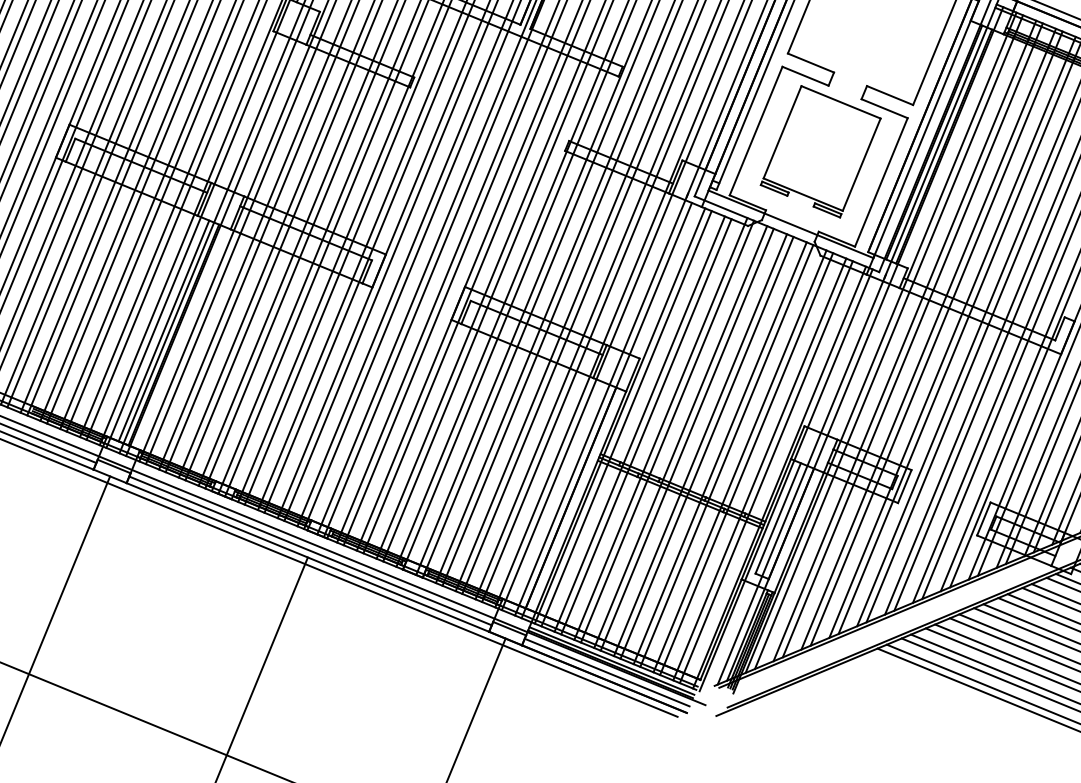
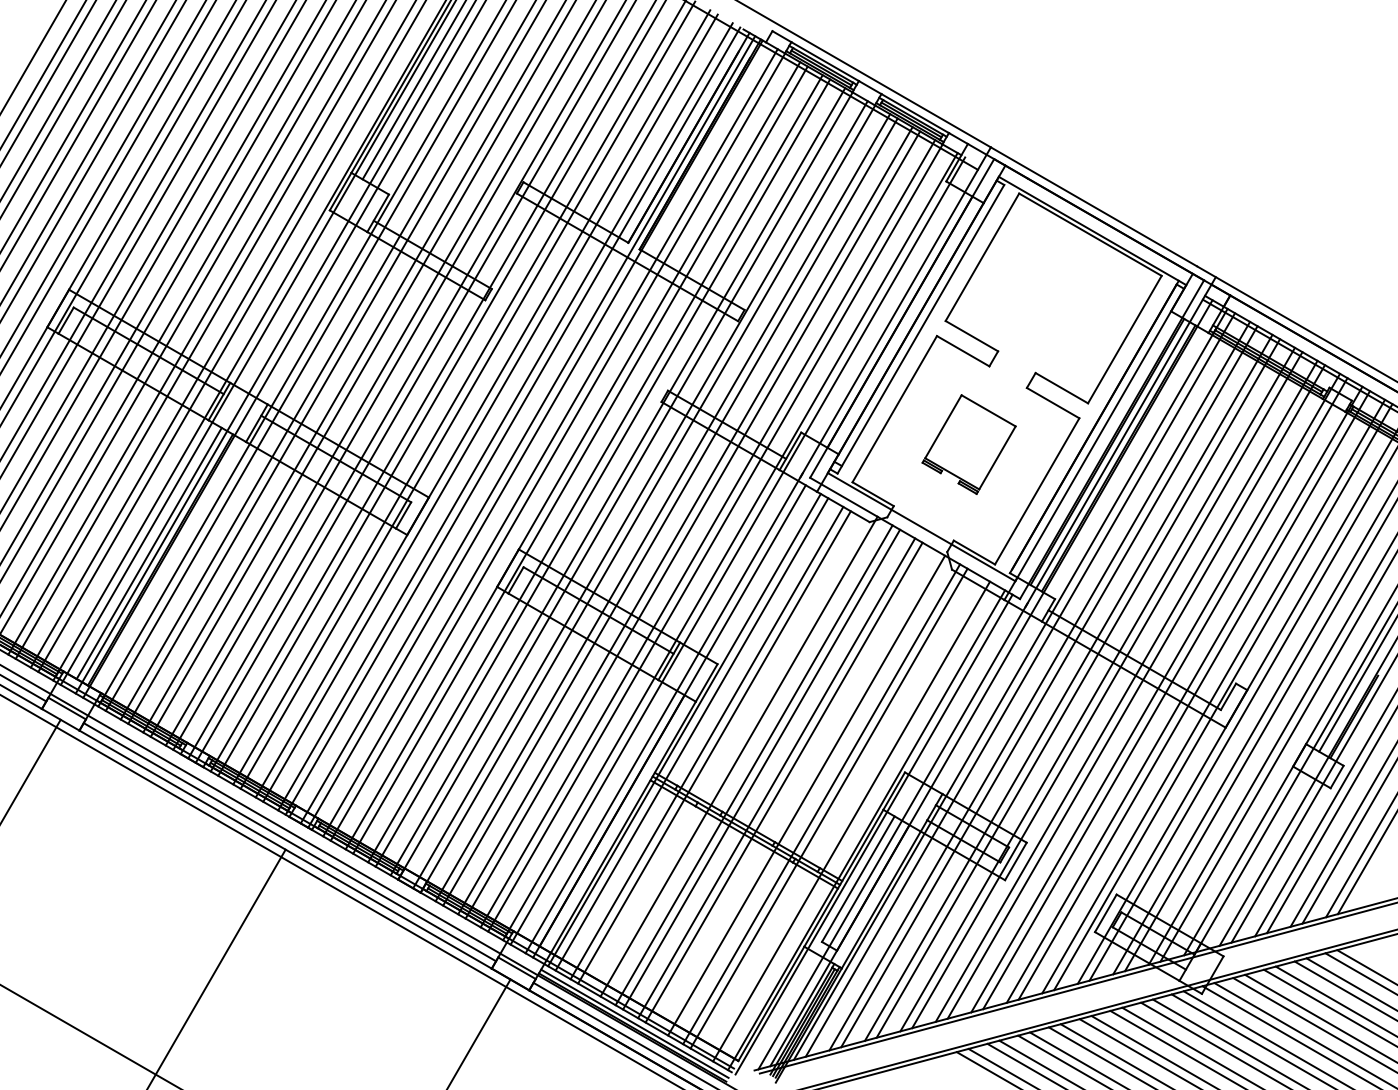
part: (820, 151) -> (968, 444), size x0.6
line: (660, 429) -> (731, 752), removed
line: (719, 453) -> (798, 791), removed
line: (759, 469) -> (843, 817), removed

